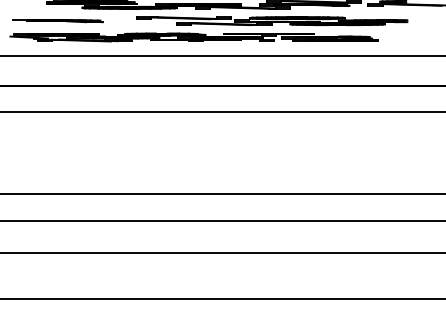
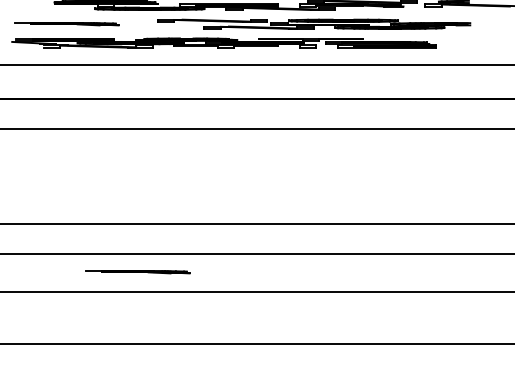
line: (119, 236) -> (137, 272), added

